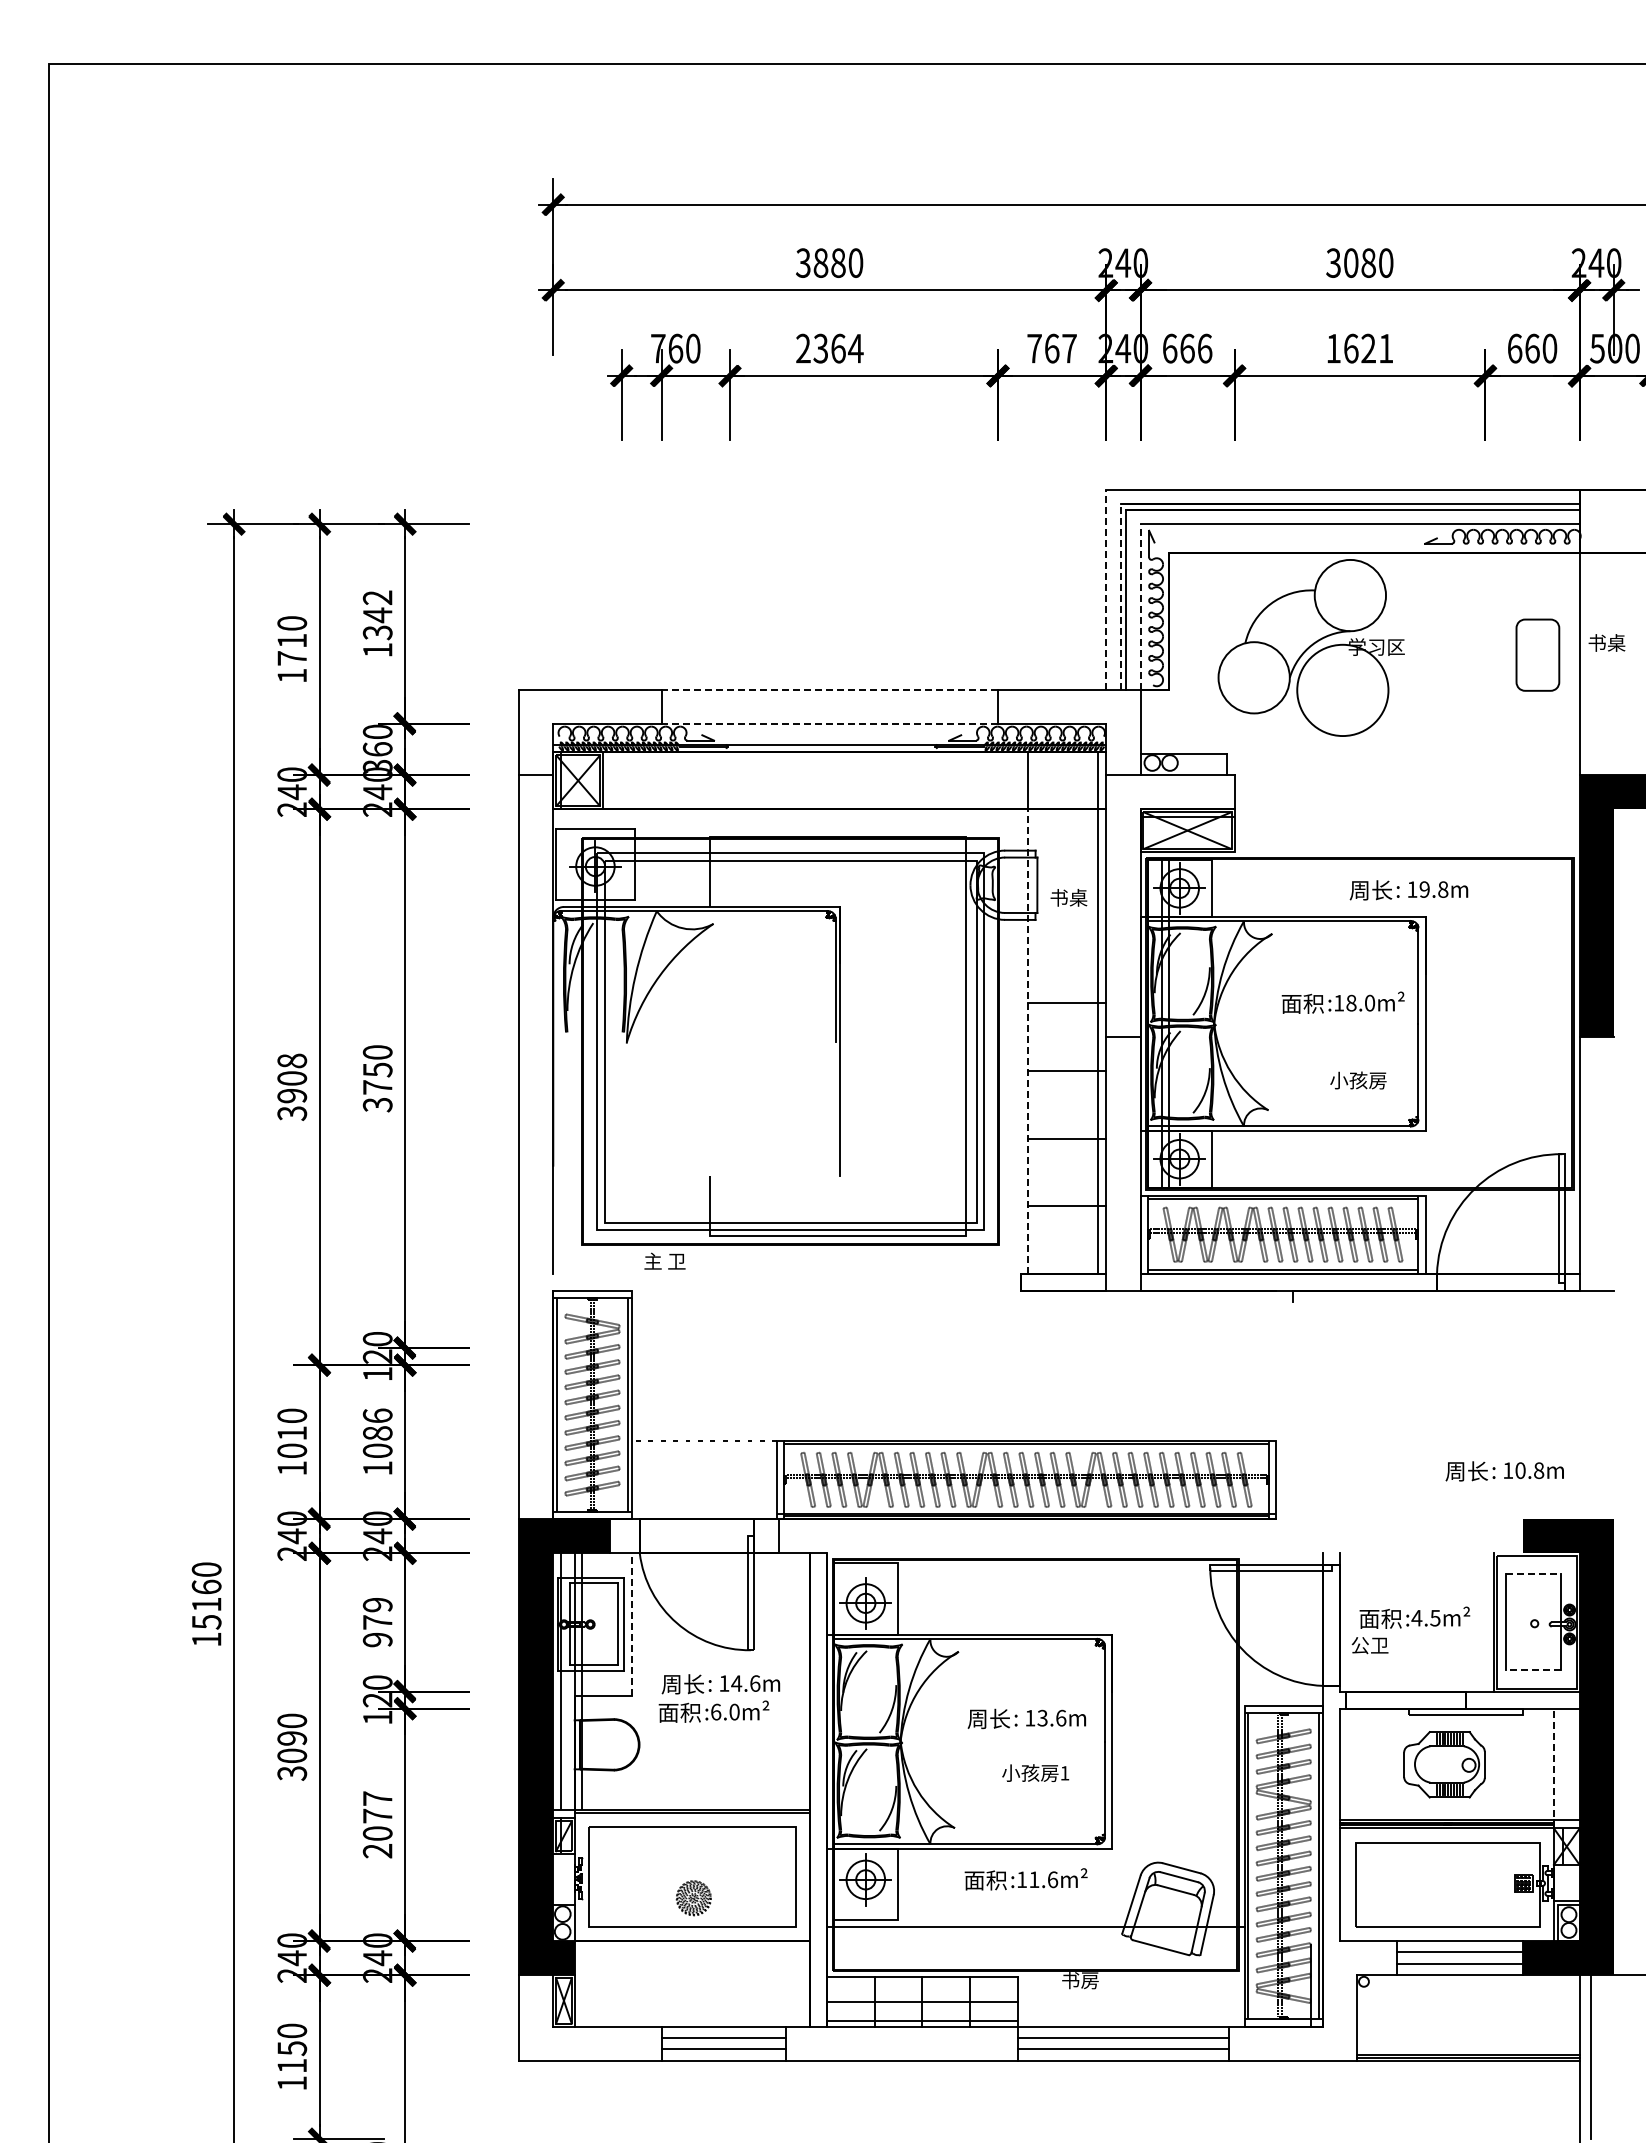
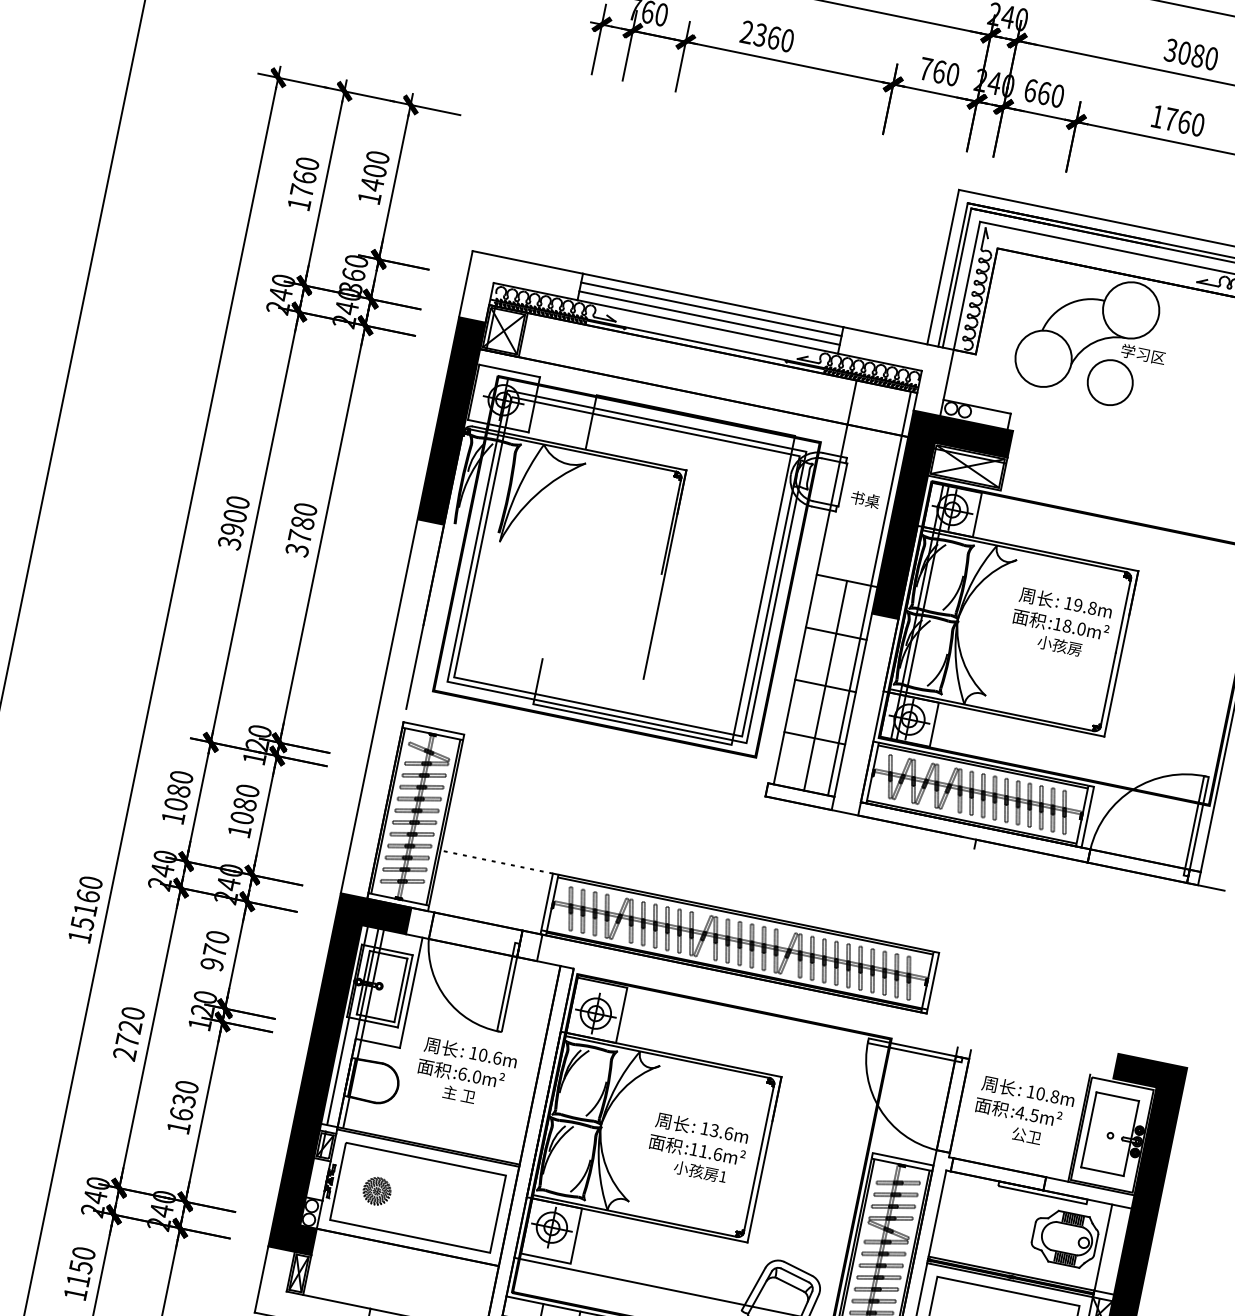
text: (855, 348) -> (787, 40), 2364 -> 2360
text: (1069, 348) -> (952, 74), 767 -> 760
text: (1205, 348) -> (1058, 96), 666 -> 660
text: (1368, 348) -> (1184, 122), 1621 -> 1760
line: (1106, 589) -> (943, 266), dashed -> solid
line: (1120, 596) -> (953, 274), dashed -> solid
line: (1140, 606) -> (966, 285), dashed -> solid
text: (377, 615) -> (374, 171), 1342 -> 1400
text: (292, 640) -> (305, 177), 1710 -> 1760
line: (829, 689) -> (712, 300), dashed -> solid
circle: (1342, 689) -> (1110, 381), size x0.62
line: (829, 700) -> (711, 308), added
line: (829, 712) -> (709, 318), added
line: (829, 723) -> (707, 326), dashed -> solid
text: (1408, 890) -> (1065, 603), moved
fill: (536, 906) -> (451, 421), added
fill: (1170, 906) -> (942, 522), added
line: (1027, 1041) -> (810, 604), dashed -> solid
text: (292, 1060) -> (238, 502), 3908 -> 3900
text: (377, 1069) -> (302, 522), 3750 -> 3780
text: (1358, 1080) -> (1059, 645), moved
line: (1067, 1138) -> (825, 685), added
text: (664, 1260) -> (458, 1093), moved
text: (377, 1415) -> (247, 790), 1086 -> 1080
text: (292, 1433) -> (179, 791), 1010 -> 1080
text: (1504, 1471) -> (1028, 1091), moved
line: (1534, 1573) -> (1118, 1096), dashed -> solid
text: (377, 1604) -> (217, 936), 979 -> 970
line: (631, 1624) -> (411, 992), dashed -> solid
text: (1369, 1645) -> (1026, 1135), moved
line: (1533, 1670) -> (1102, 1171), dashed -> solid
text: (736, 1683) -> (483, 1055), 14.6m -> 10.6m
text: (292, 1755) -> (127, 1040), 3090 -> 2720
part: (1444, 1764) -> (1065, 1238), moved
line: (1554, 1768) -> (1102, 1250), dashed -> solid
text: (377, 1824) -> (182, 1107), 2077 -> 1630
text: (1025, 1879) -> (696, 1149), moved
part: (693, 1898) -> (376, 1191), moved

